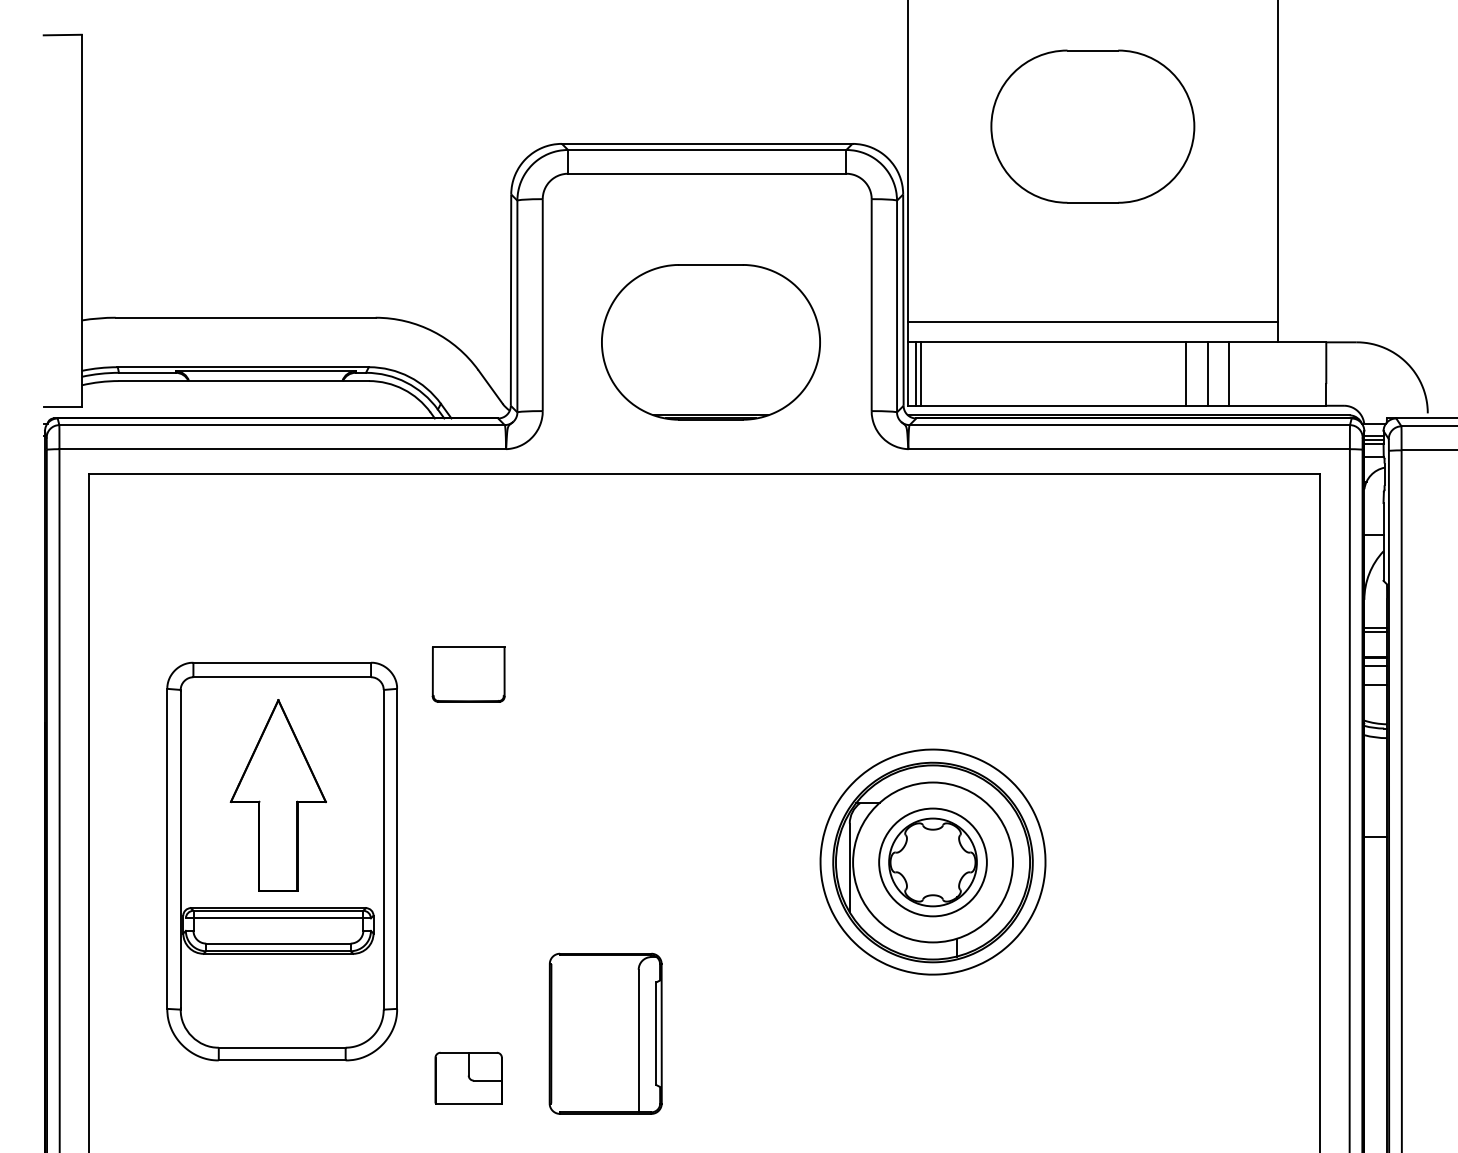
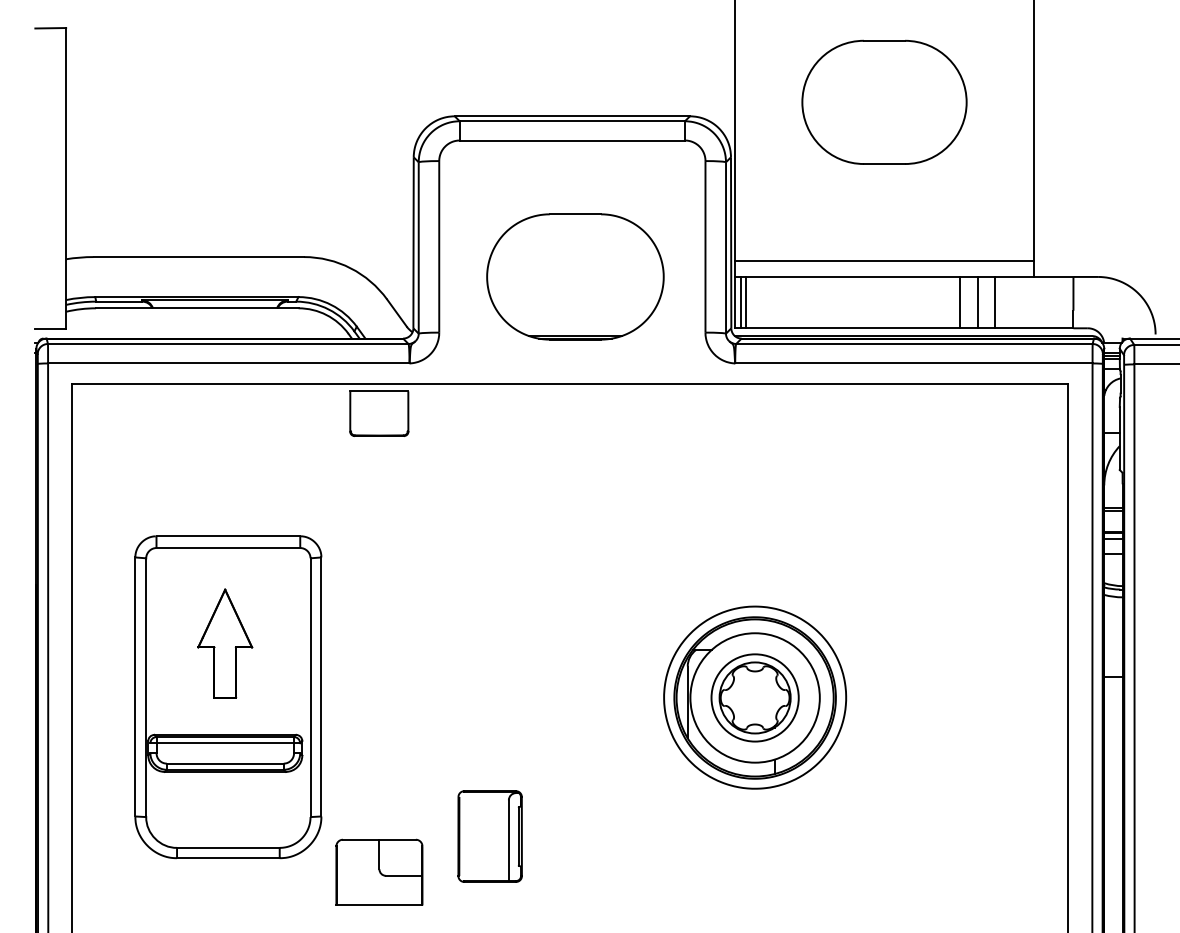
part: (468, 674) -> (379, 413), moved
part: (277, 795) -> (224, 643), size x0.7
part: (605, 1033) -> (490, 836), size x0.7
part: (468, 1077) -> (379, 872), size x1.6

